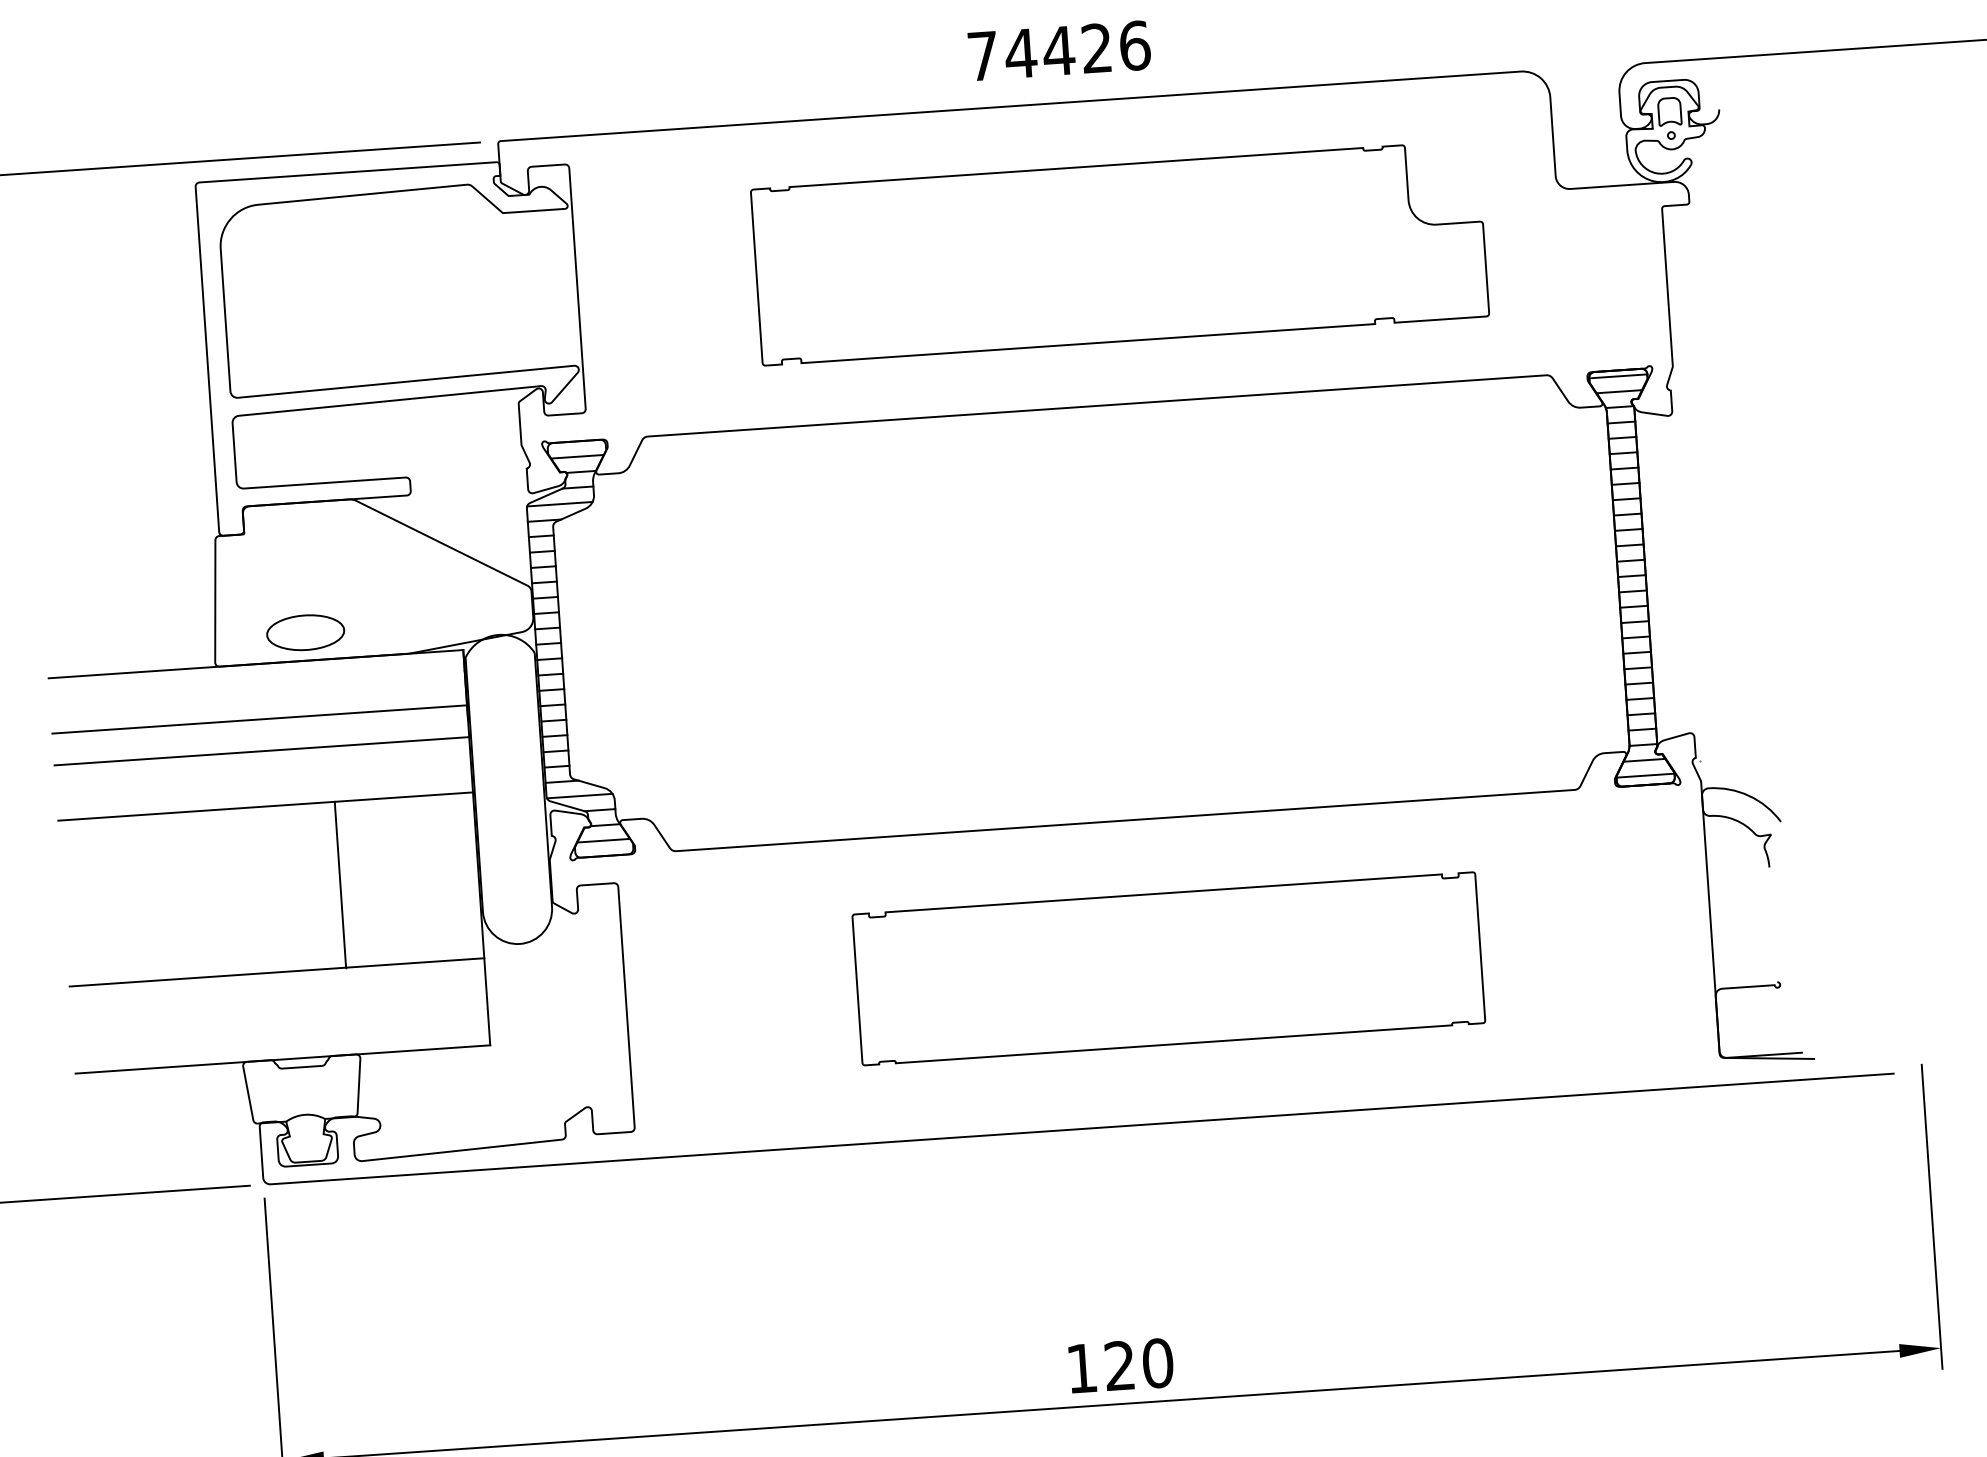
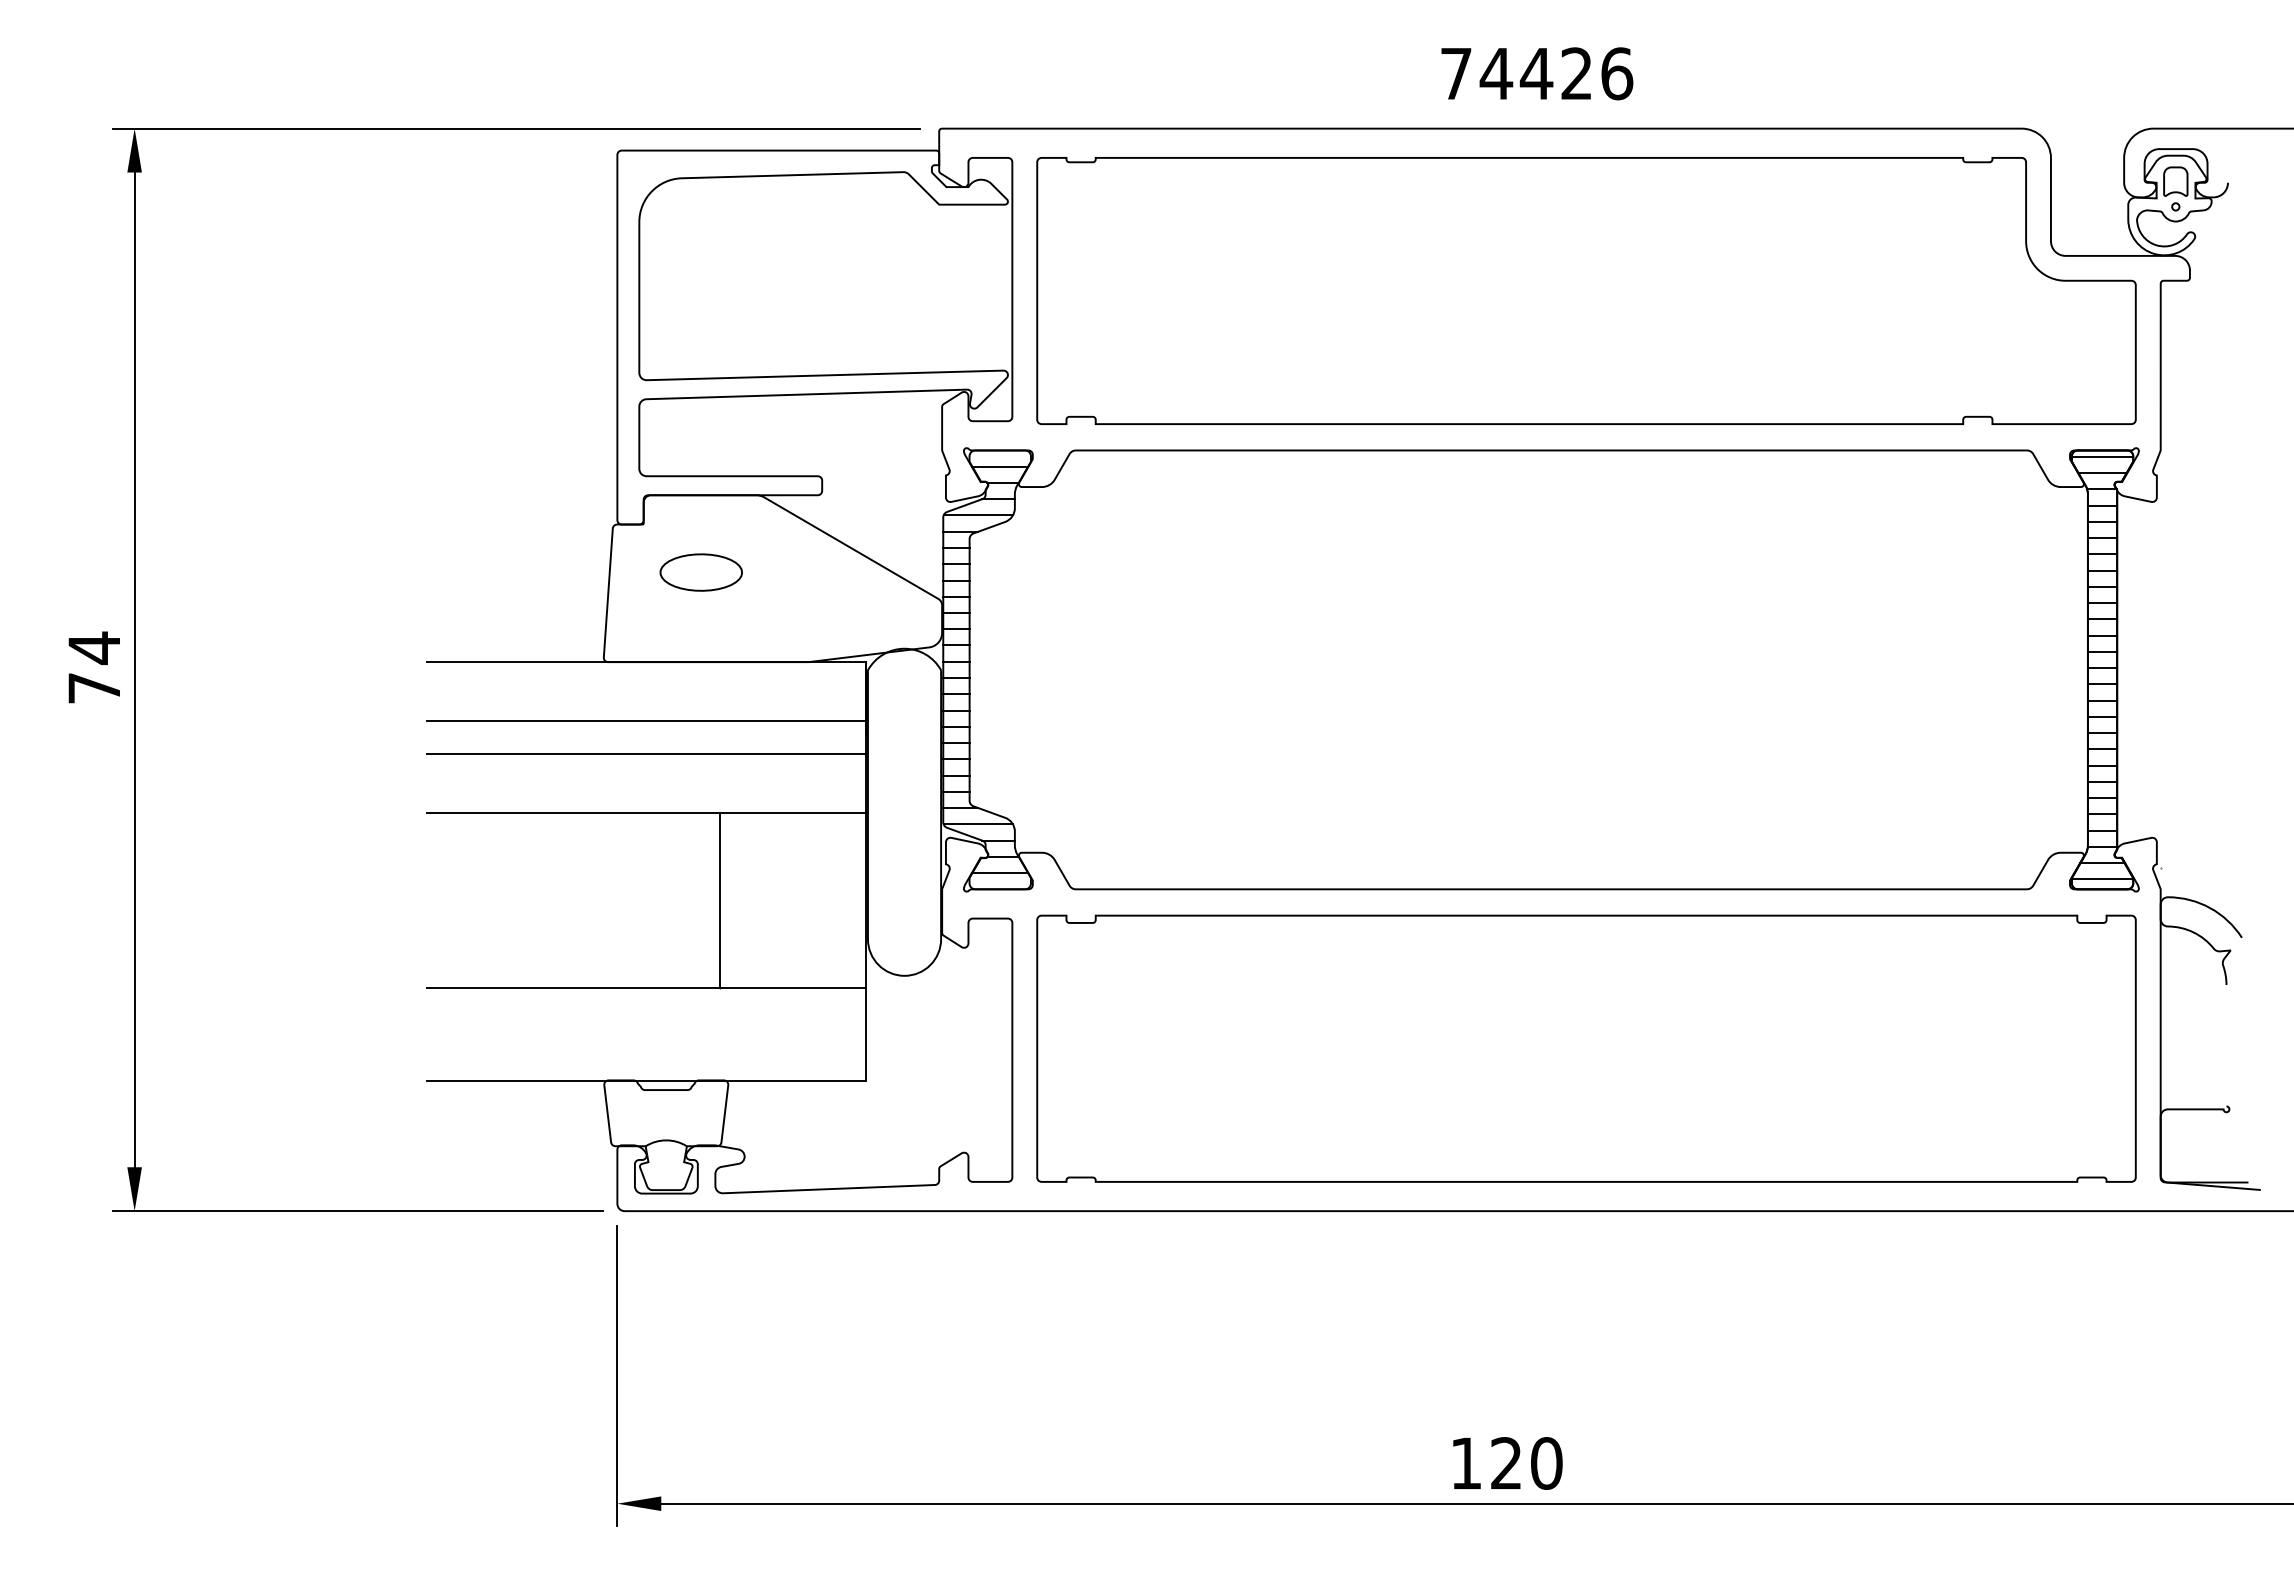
part: (1120, 252) -> (1586, 290), size x1.43
part: (304, 632) -> (700, 572), moved
part: (1168, 968) -> (1586, 1048), size x1.67

